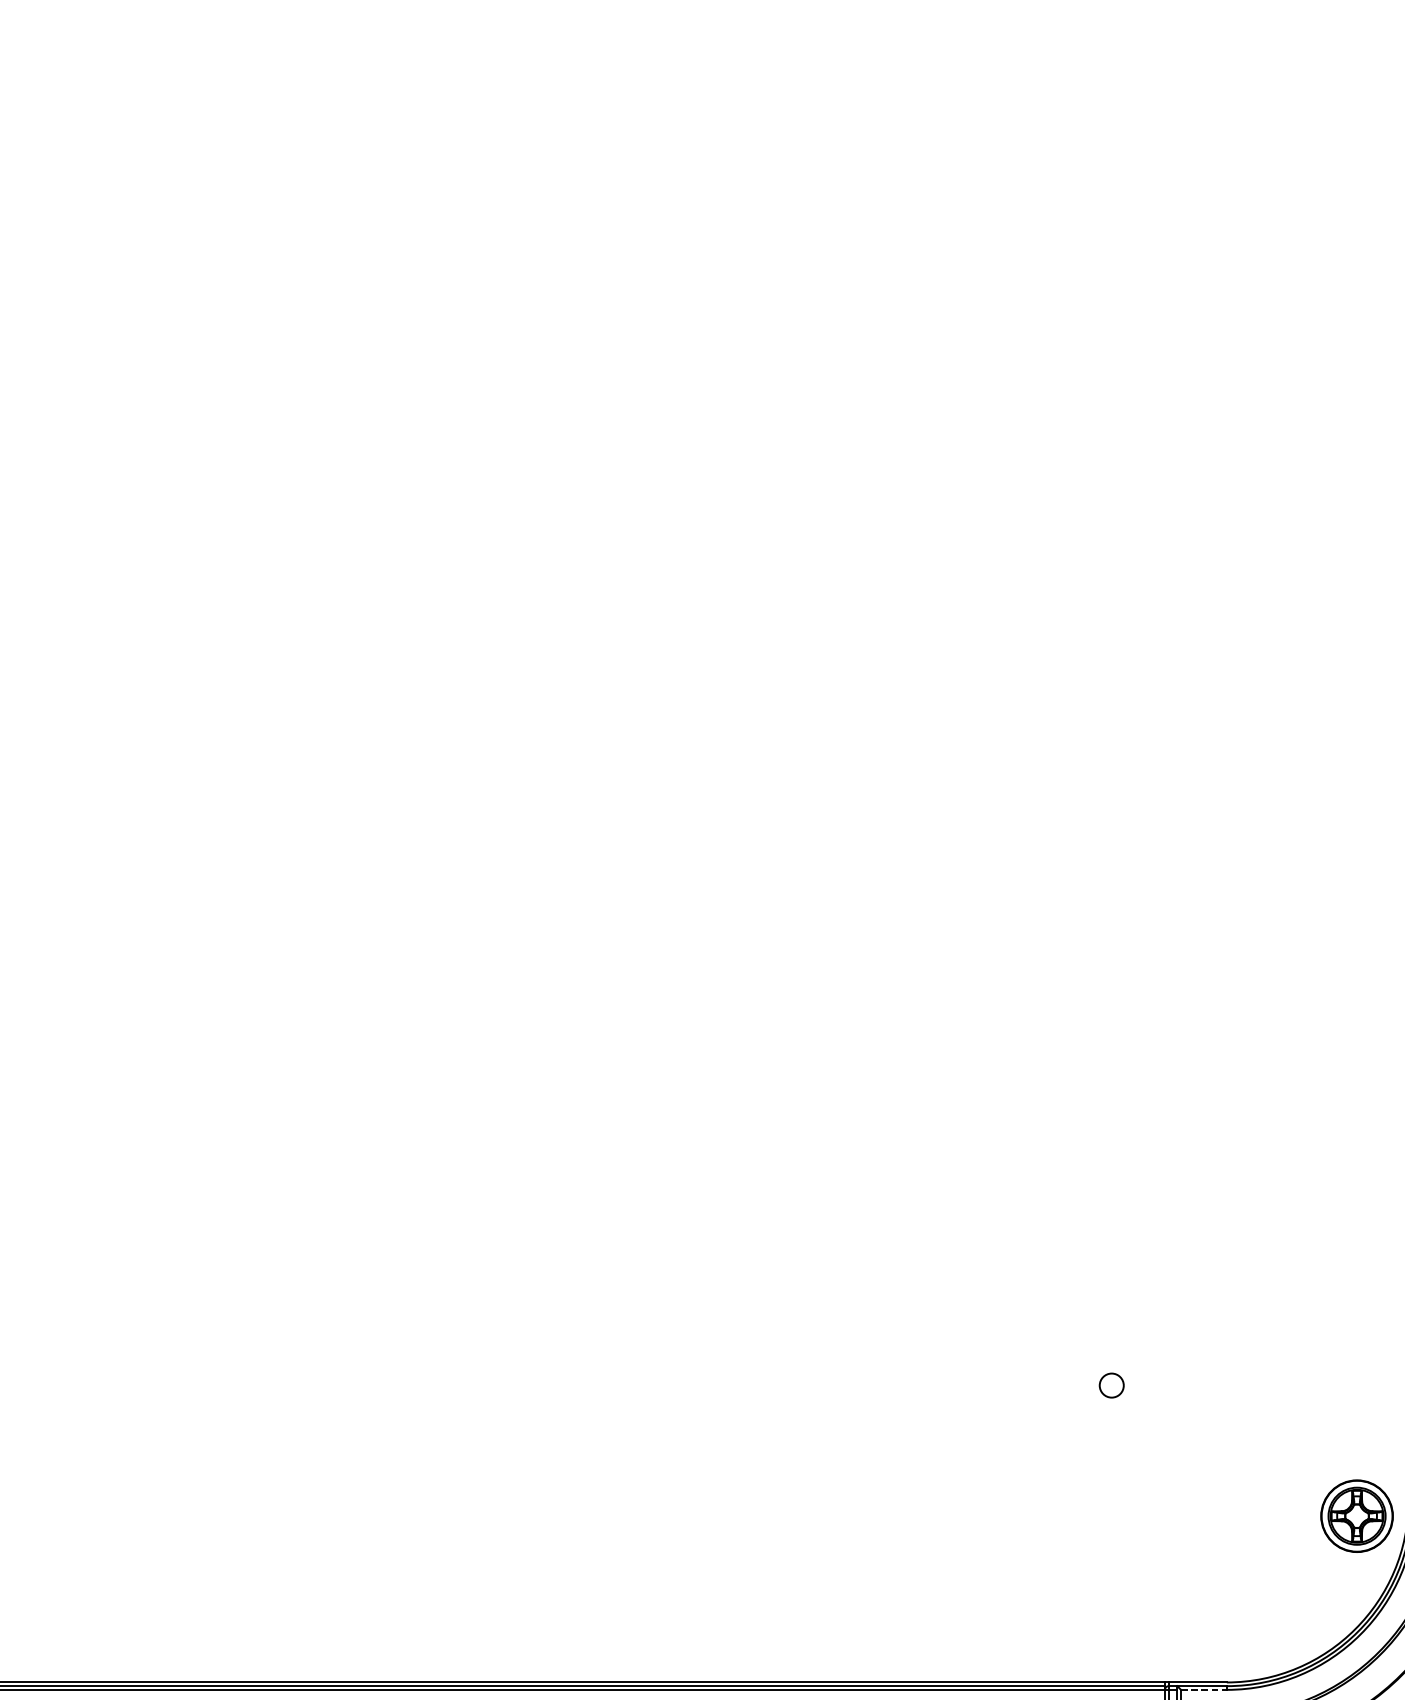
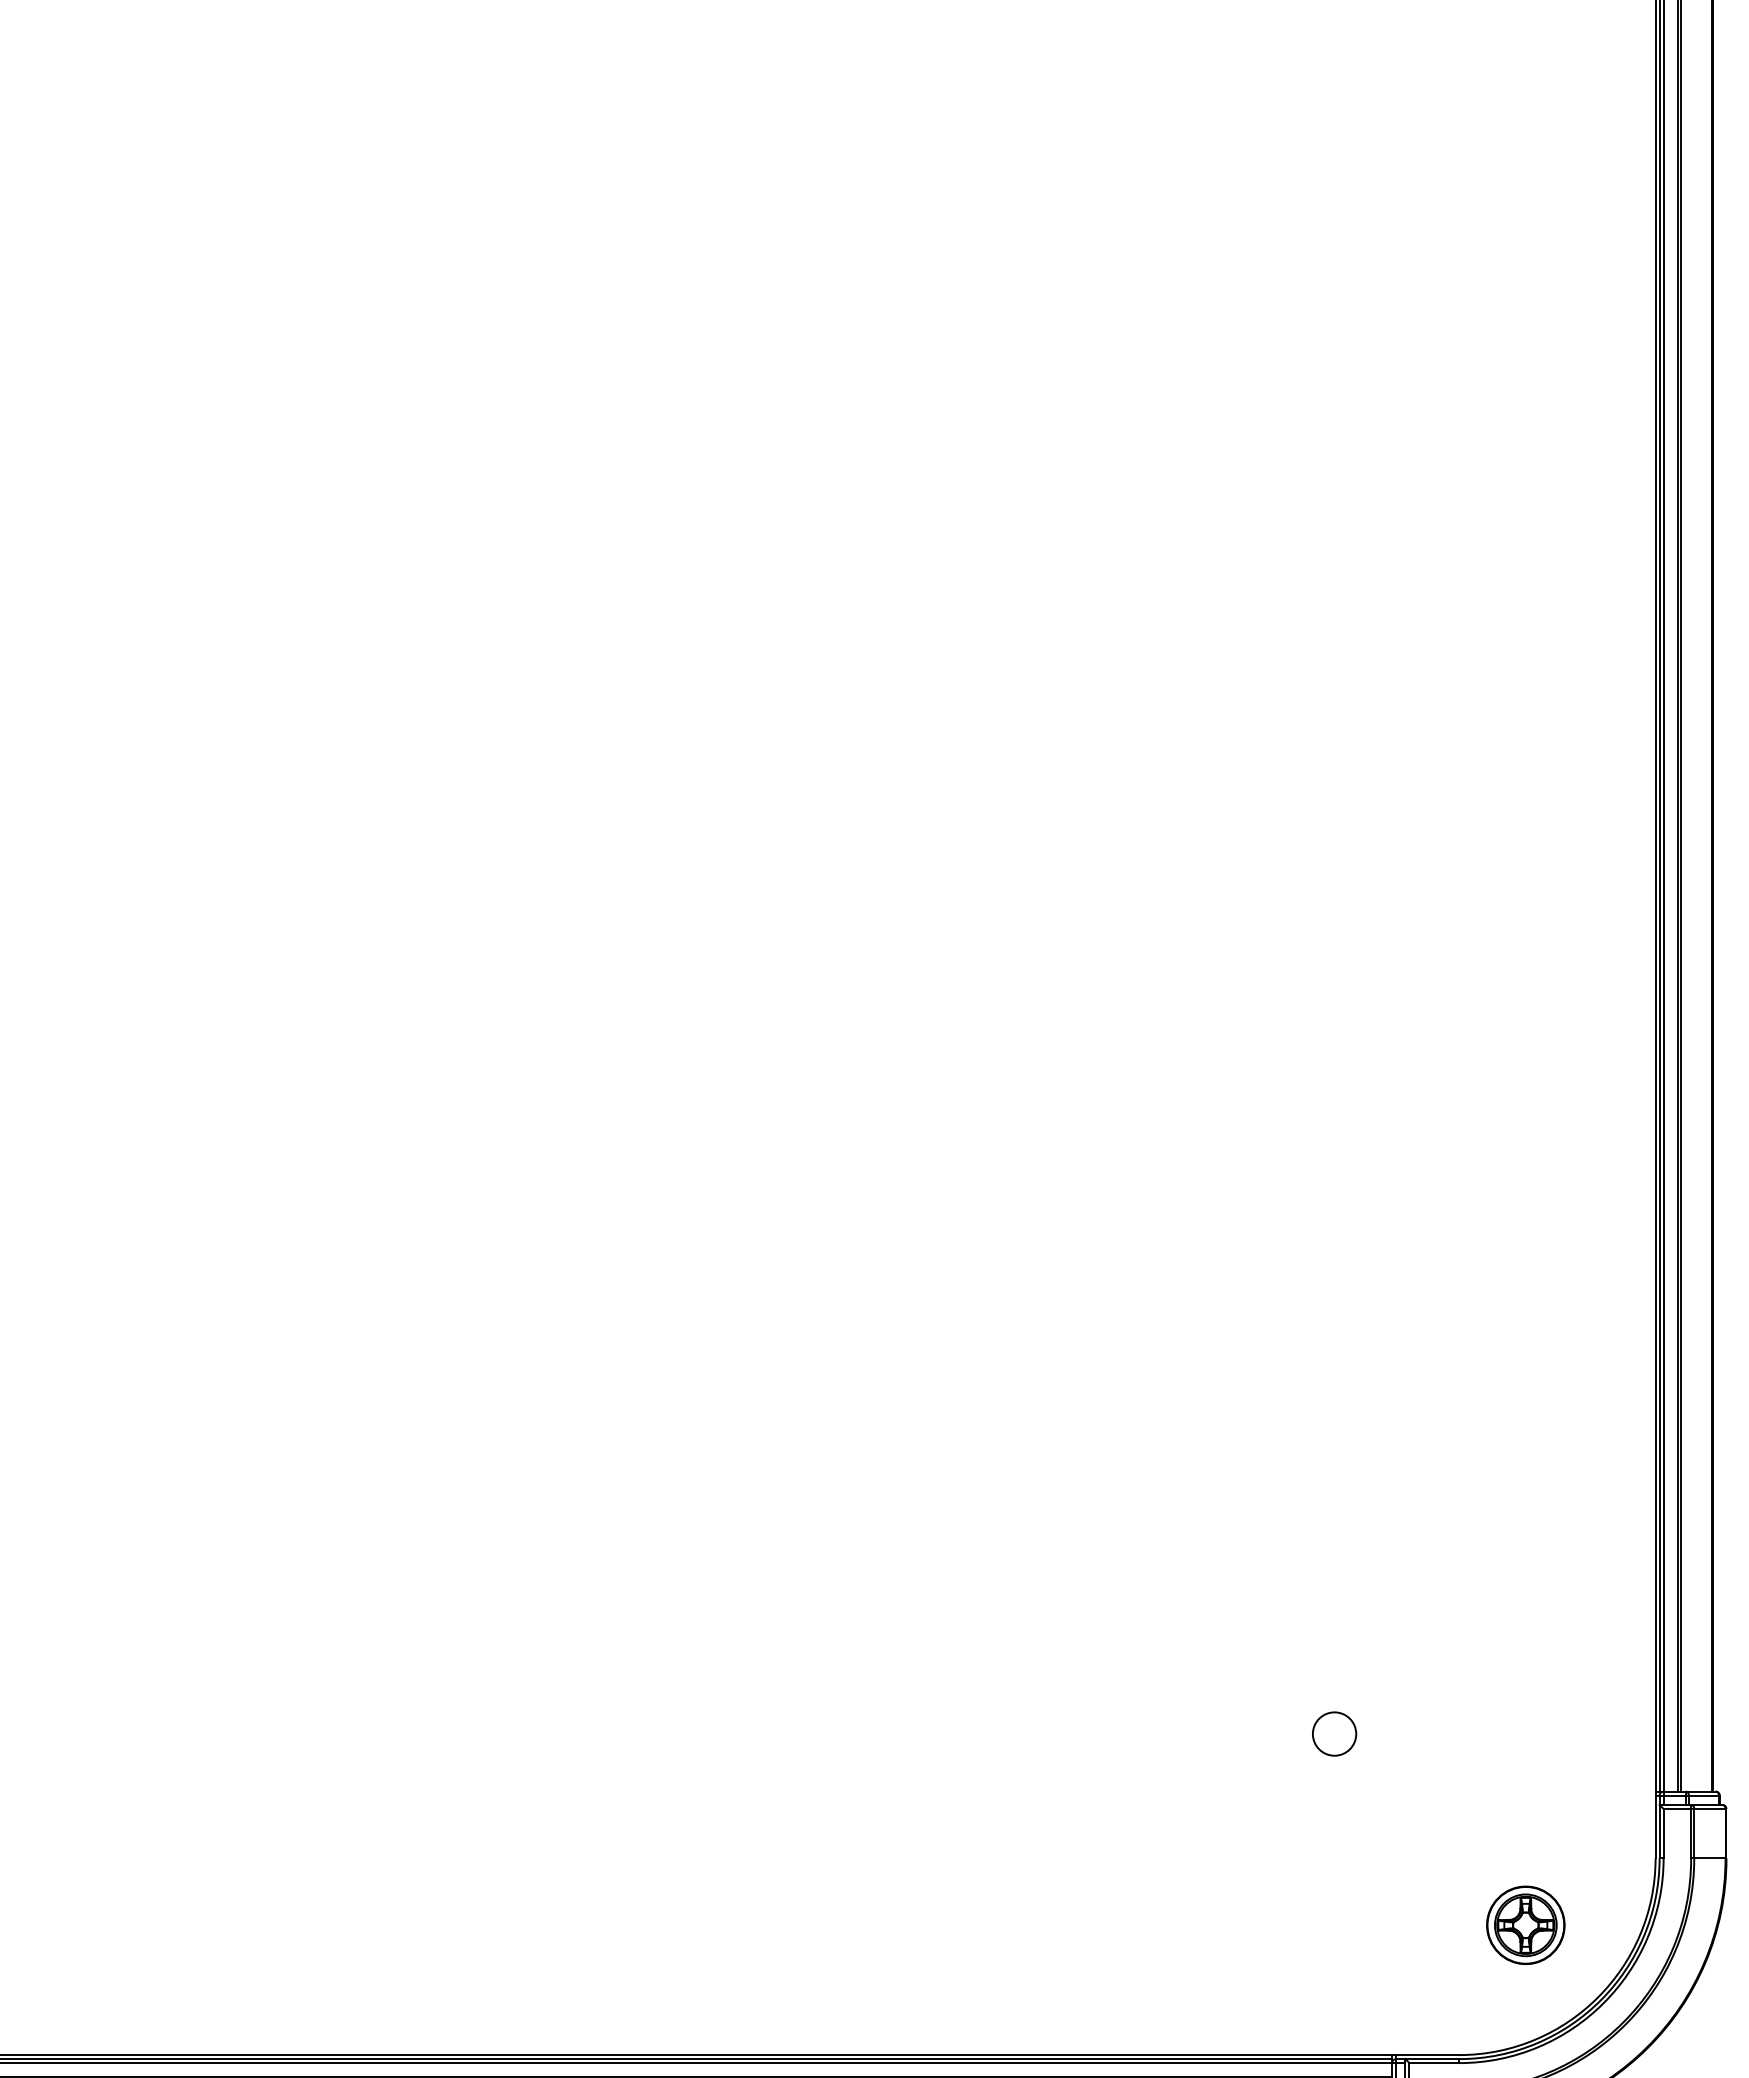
circle: (1111, 1385) -> (1334, 1733), size x1.67
part: (1356, 1515) -> (1525, 1924), moved
line: (1204, 1690) -> (1434, 2063), dashed -> solid

